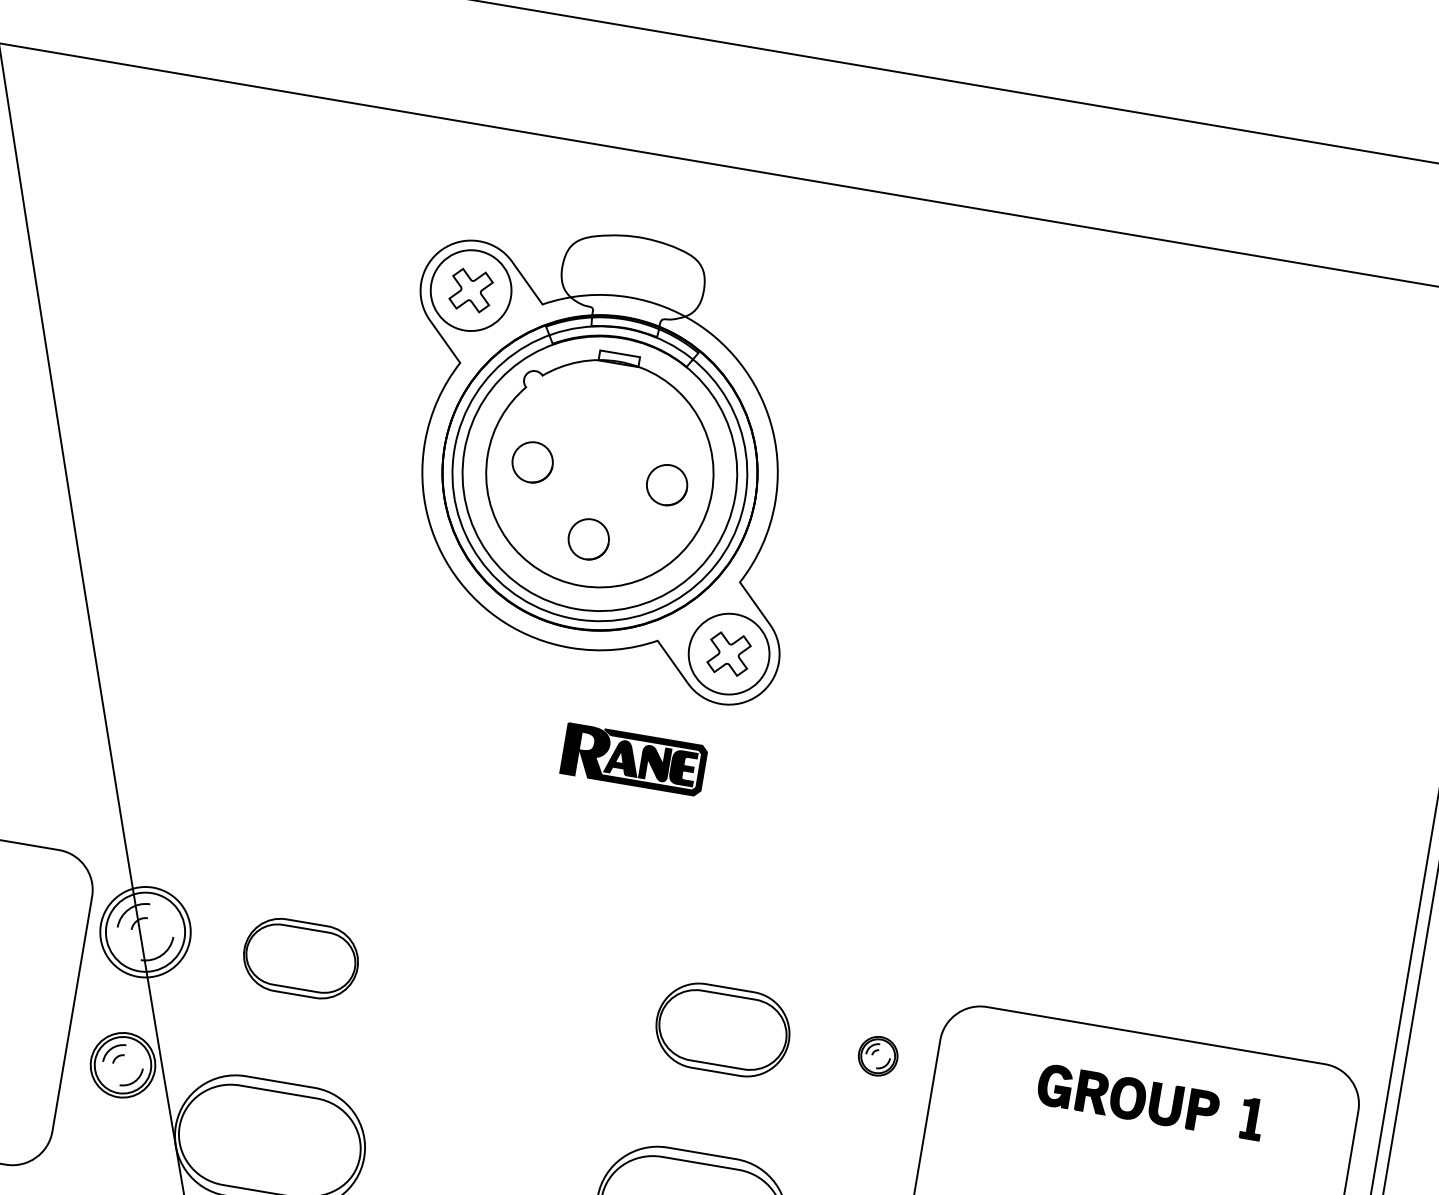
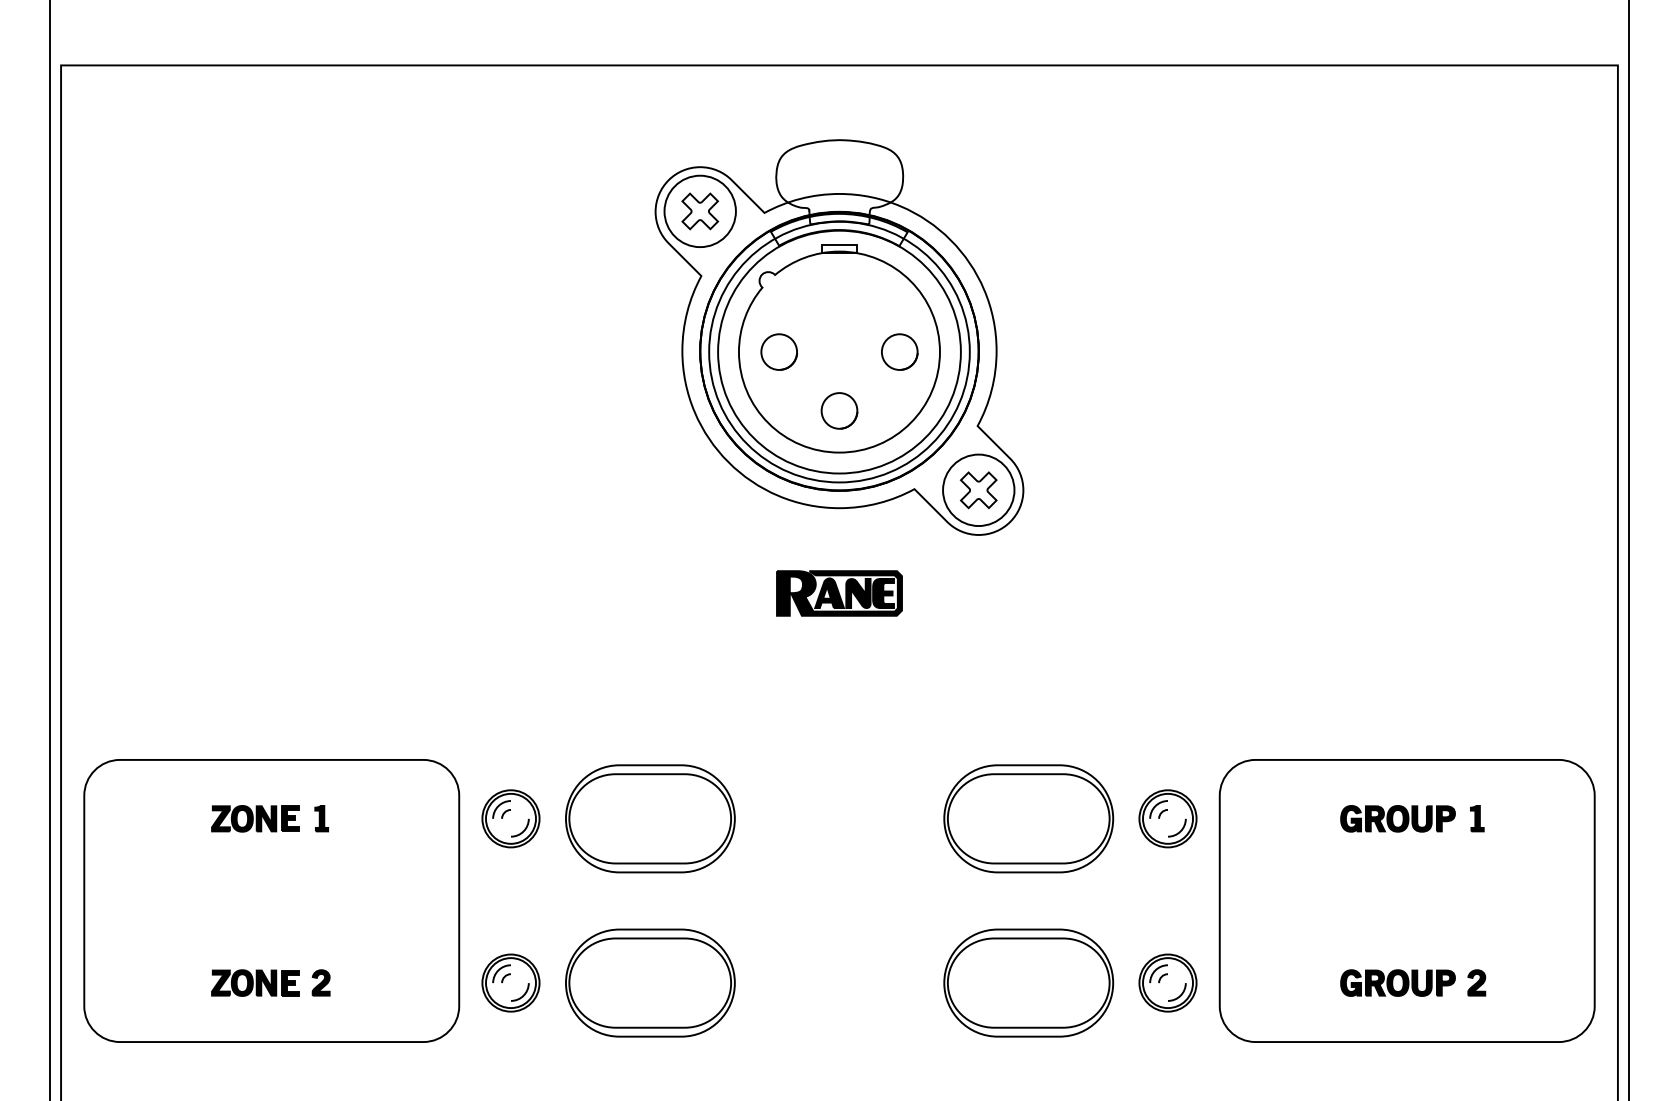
part: (634, 759) -> (839, 593), moved
part: (145, 931) -> (510, 818), size x0.71
part: (301, 958) -> (650, 818), size x1.67
part: (722, 1029) -> (1028, 818), size x1.43
part: (877, 1055) -> (1167, 818), size x1.67
part: (122, 1064) -> (510, 982), moved
part: (1150, 1101) -> (1412, 818), size x0.71

